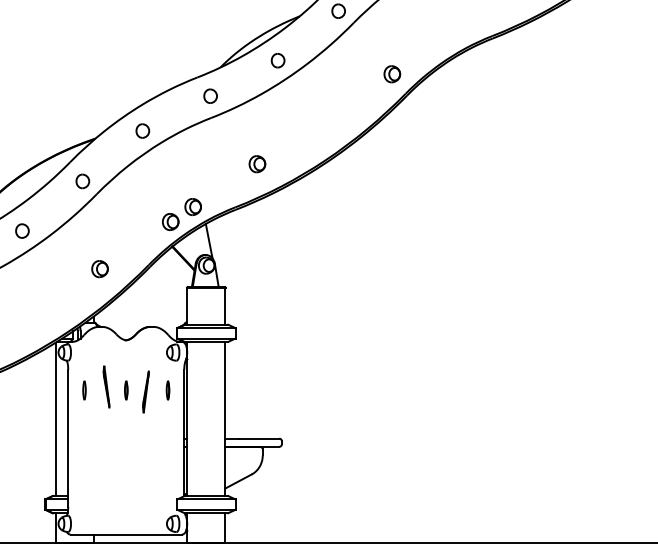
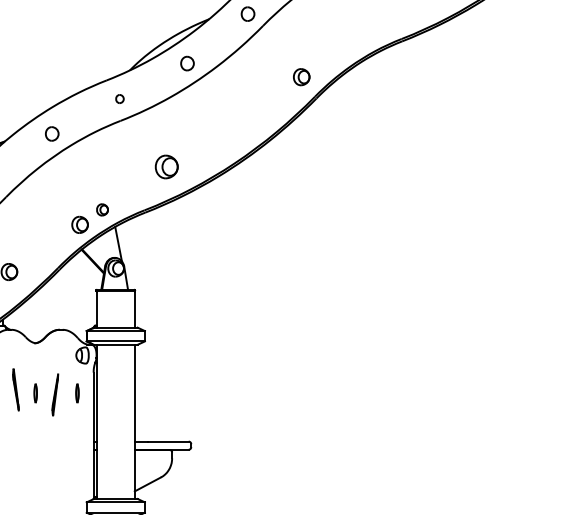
part: (210, 95) -> (119, 98), size x0.6
part: (257, 164) -> (166, 167), size x1.4
part: (192, 206) -> (101, 209), size x0.7

